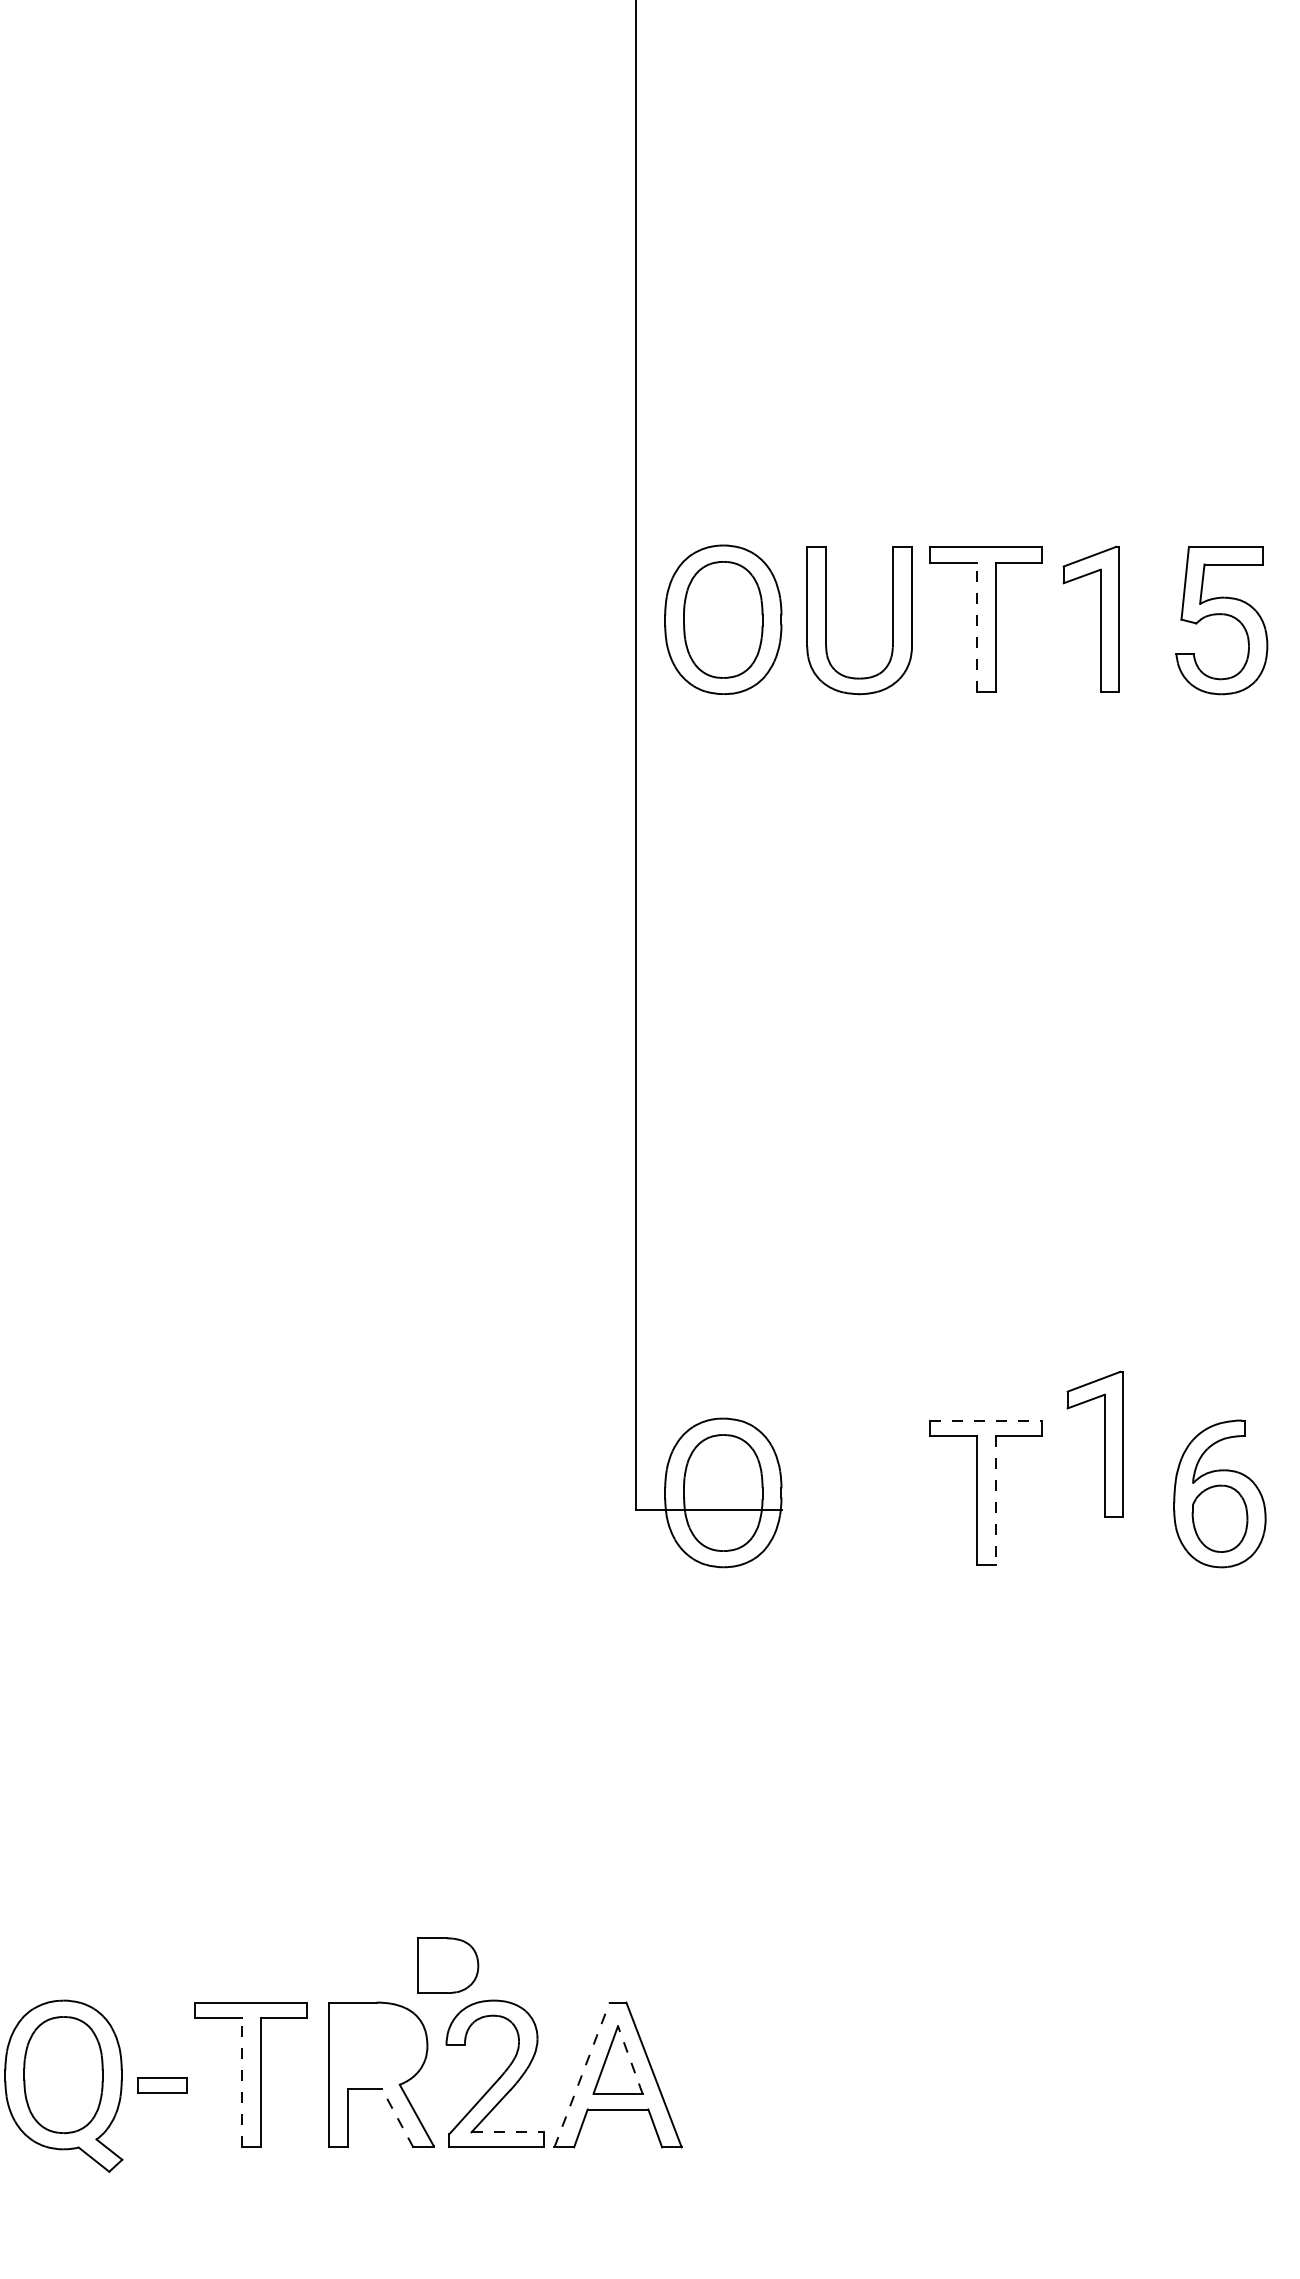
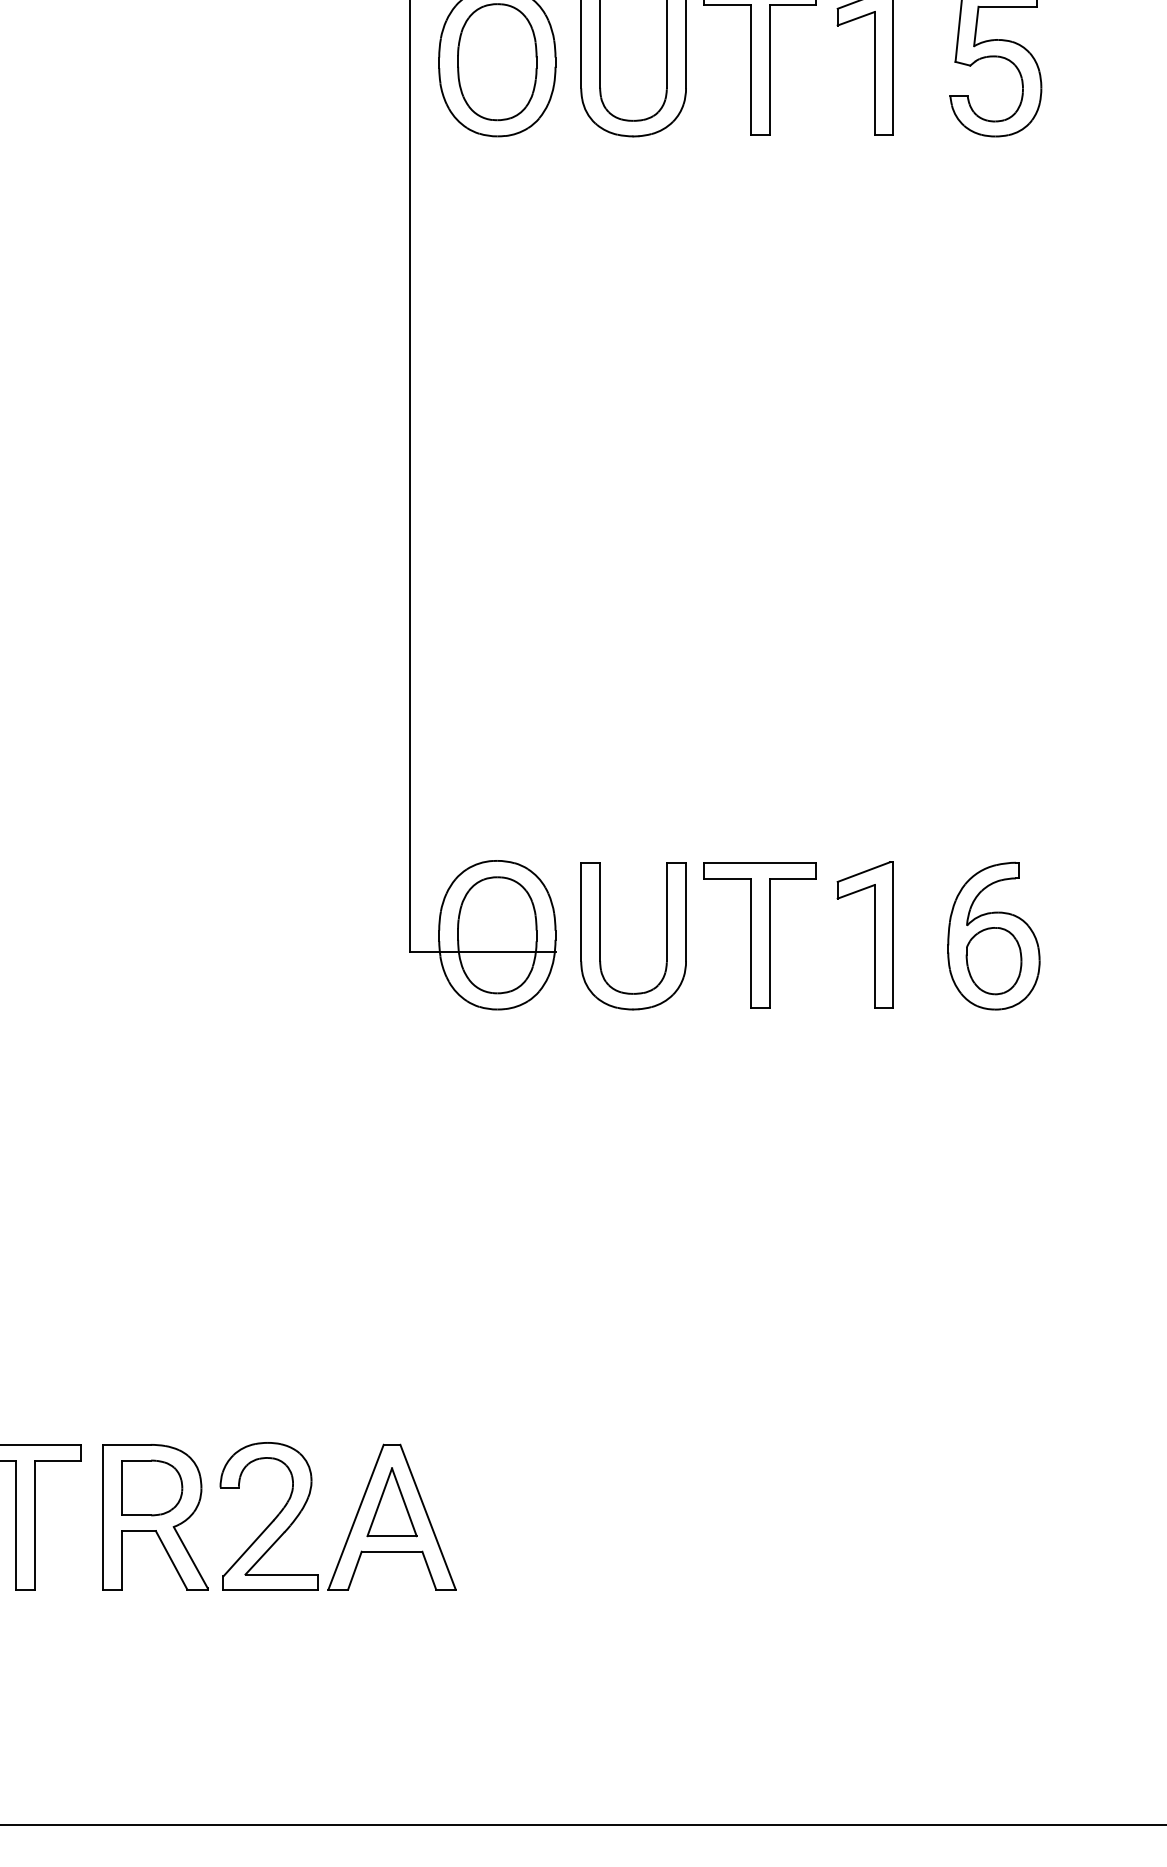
line: (976, 627) -> (750, 69), dashed -> solid
line: (986, 1420) -> (760, 862), dashed -> solid
part: (1104, 1443) -> (874, 933), moved
part: (826, 1494) -> (600, 936), added
line: (995, 1500) -> (769, 942), dashed -> solid
part: (448, 1965) -> (152, 1487), moved
line: (630, 2059) -> (404, 1501), dashed -> solid
line: (582, 2074) -> (356, 1516), dashed -> solid
line: (241, 2082) -> (15, 1524), dashed -> solid
line: (397, 2117) -> (171, 1559), dashed -> solid
line: (508, 2132) -> (282, 1574), dashed -> solid

